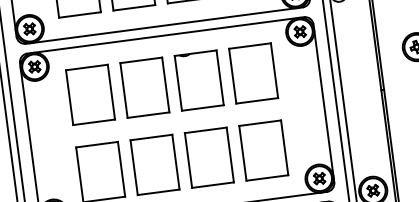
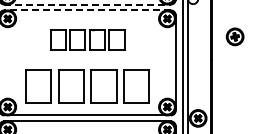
line: (165, 25) -> (88, 4), solid -> dashed
line: (165, 35) -> (87, 10), solid -> dashed
part: (171, 83) -> (87, 39), size x0.6

